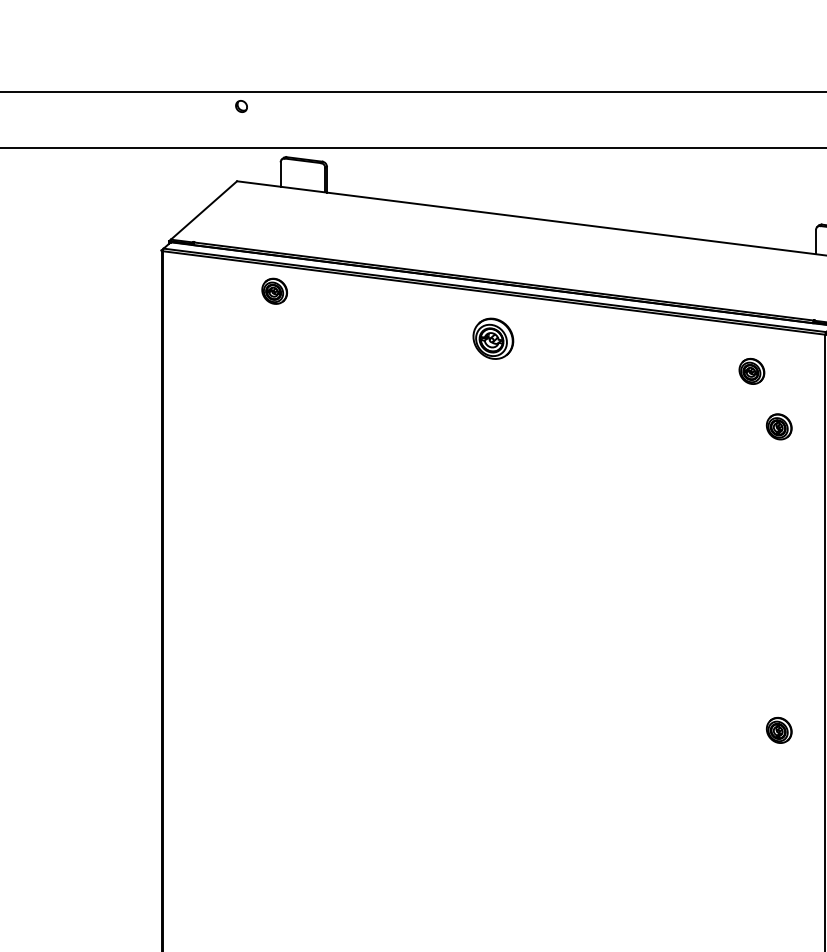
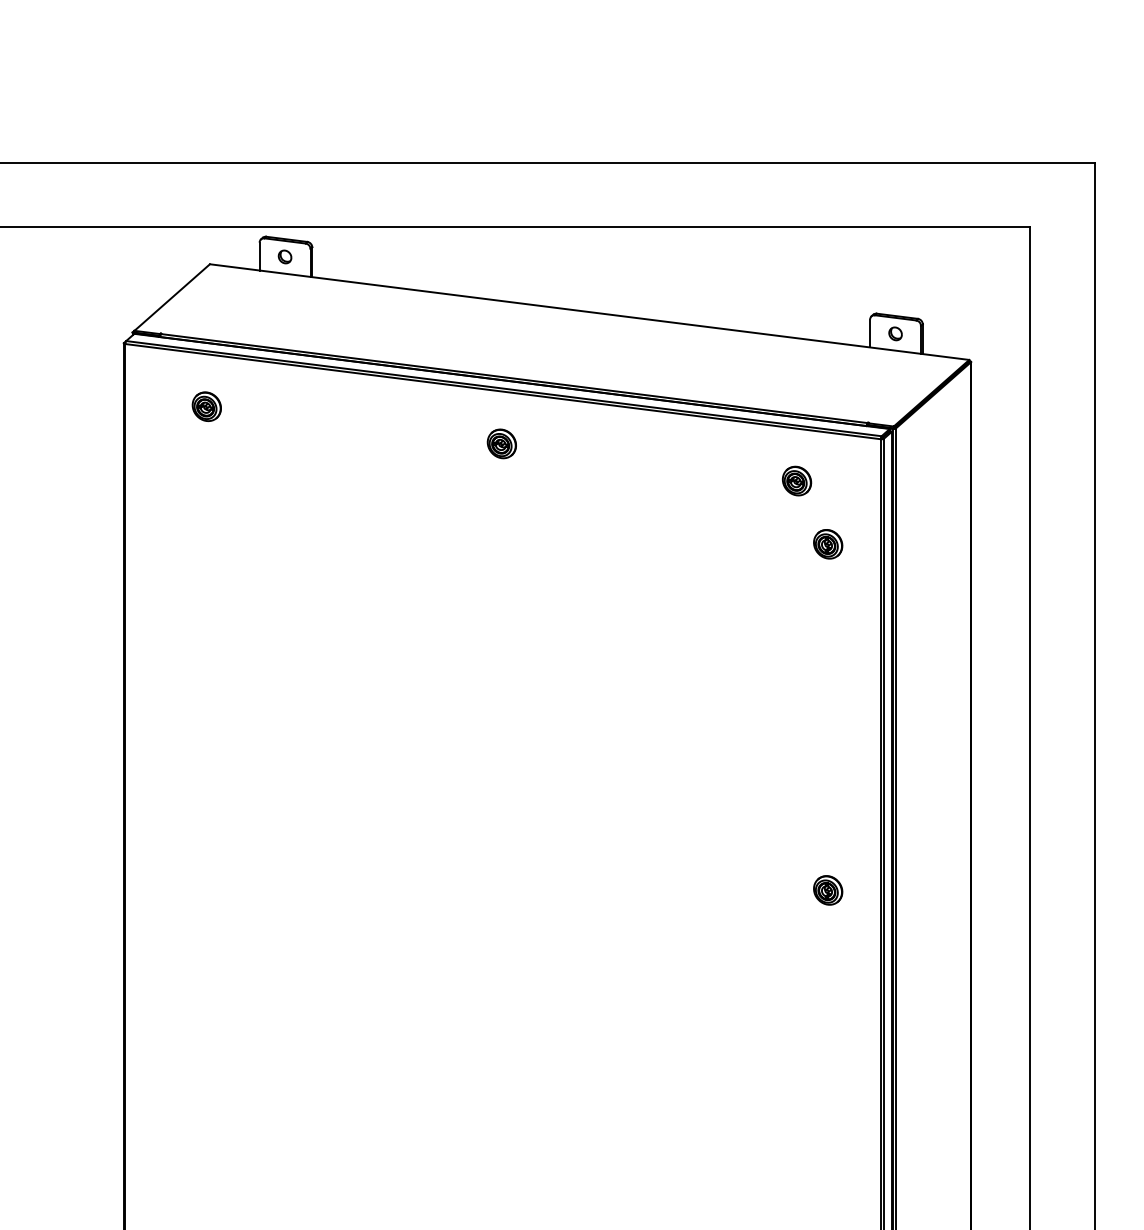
part: (241, 106) -> (284, 256), moved
part: (274, 291) -> (206, 406), moved
part: (492, 338) -> (501, 443), size x0.62

